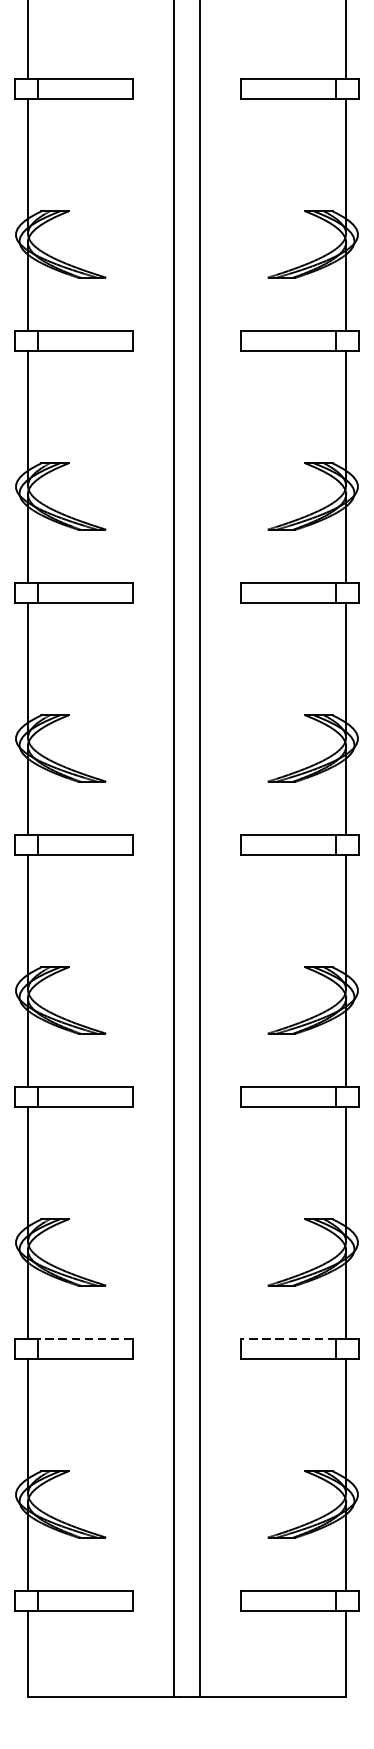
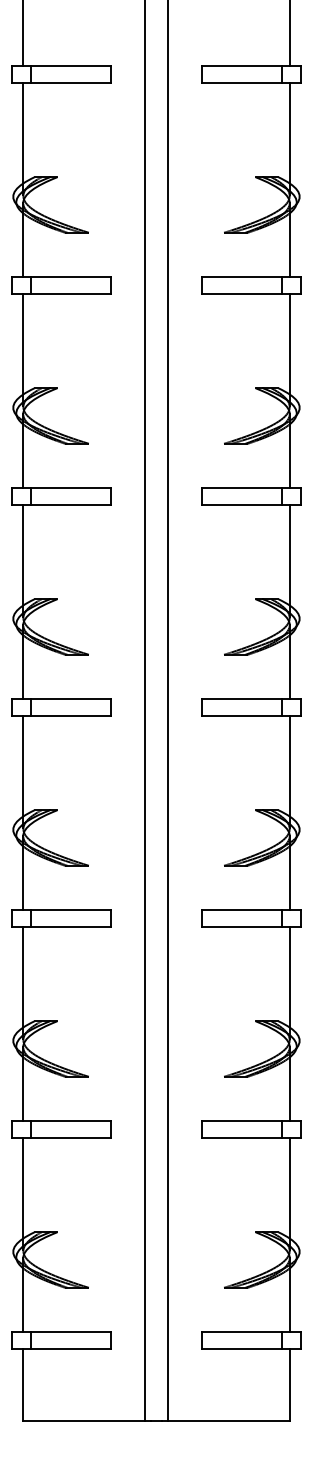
line: (85, 1339) -> (71, 1121), dashed -> solid
line: (288, 1339) -> (241, 1121), dashed -> solid

